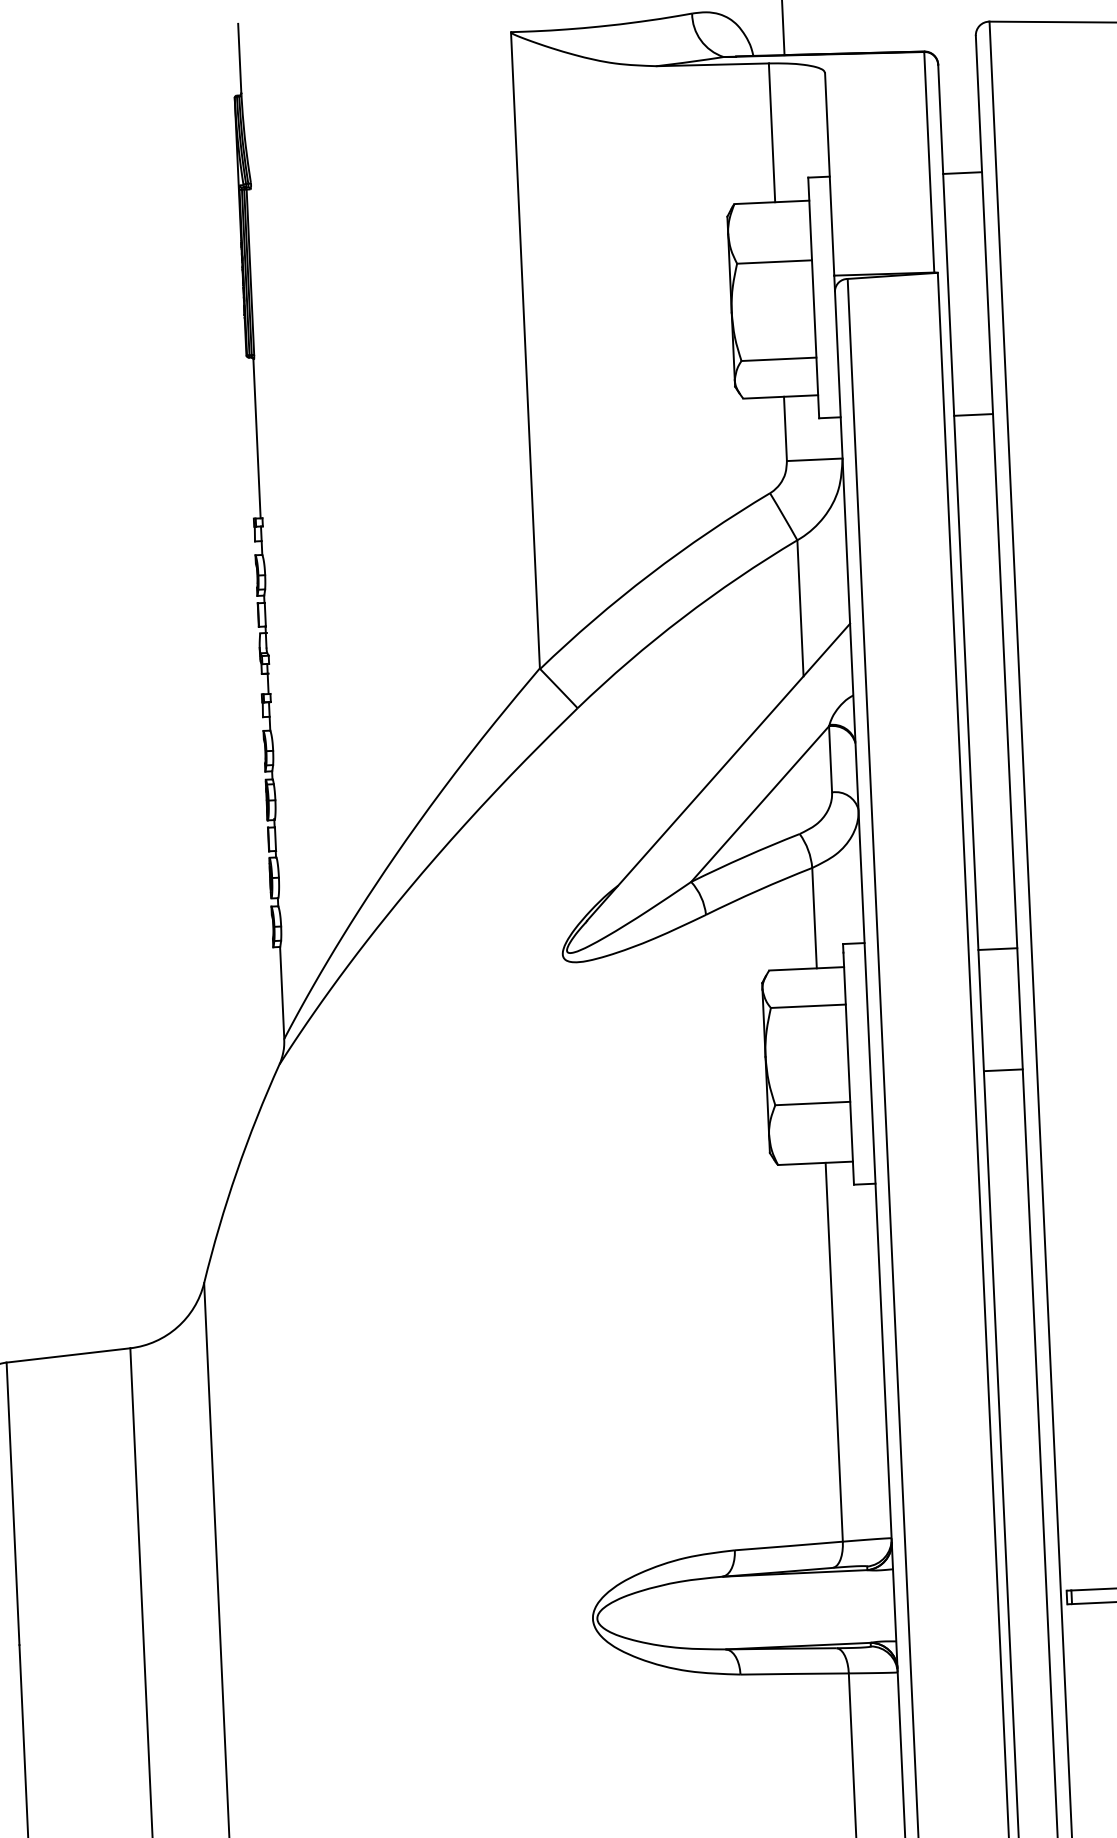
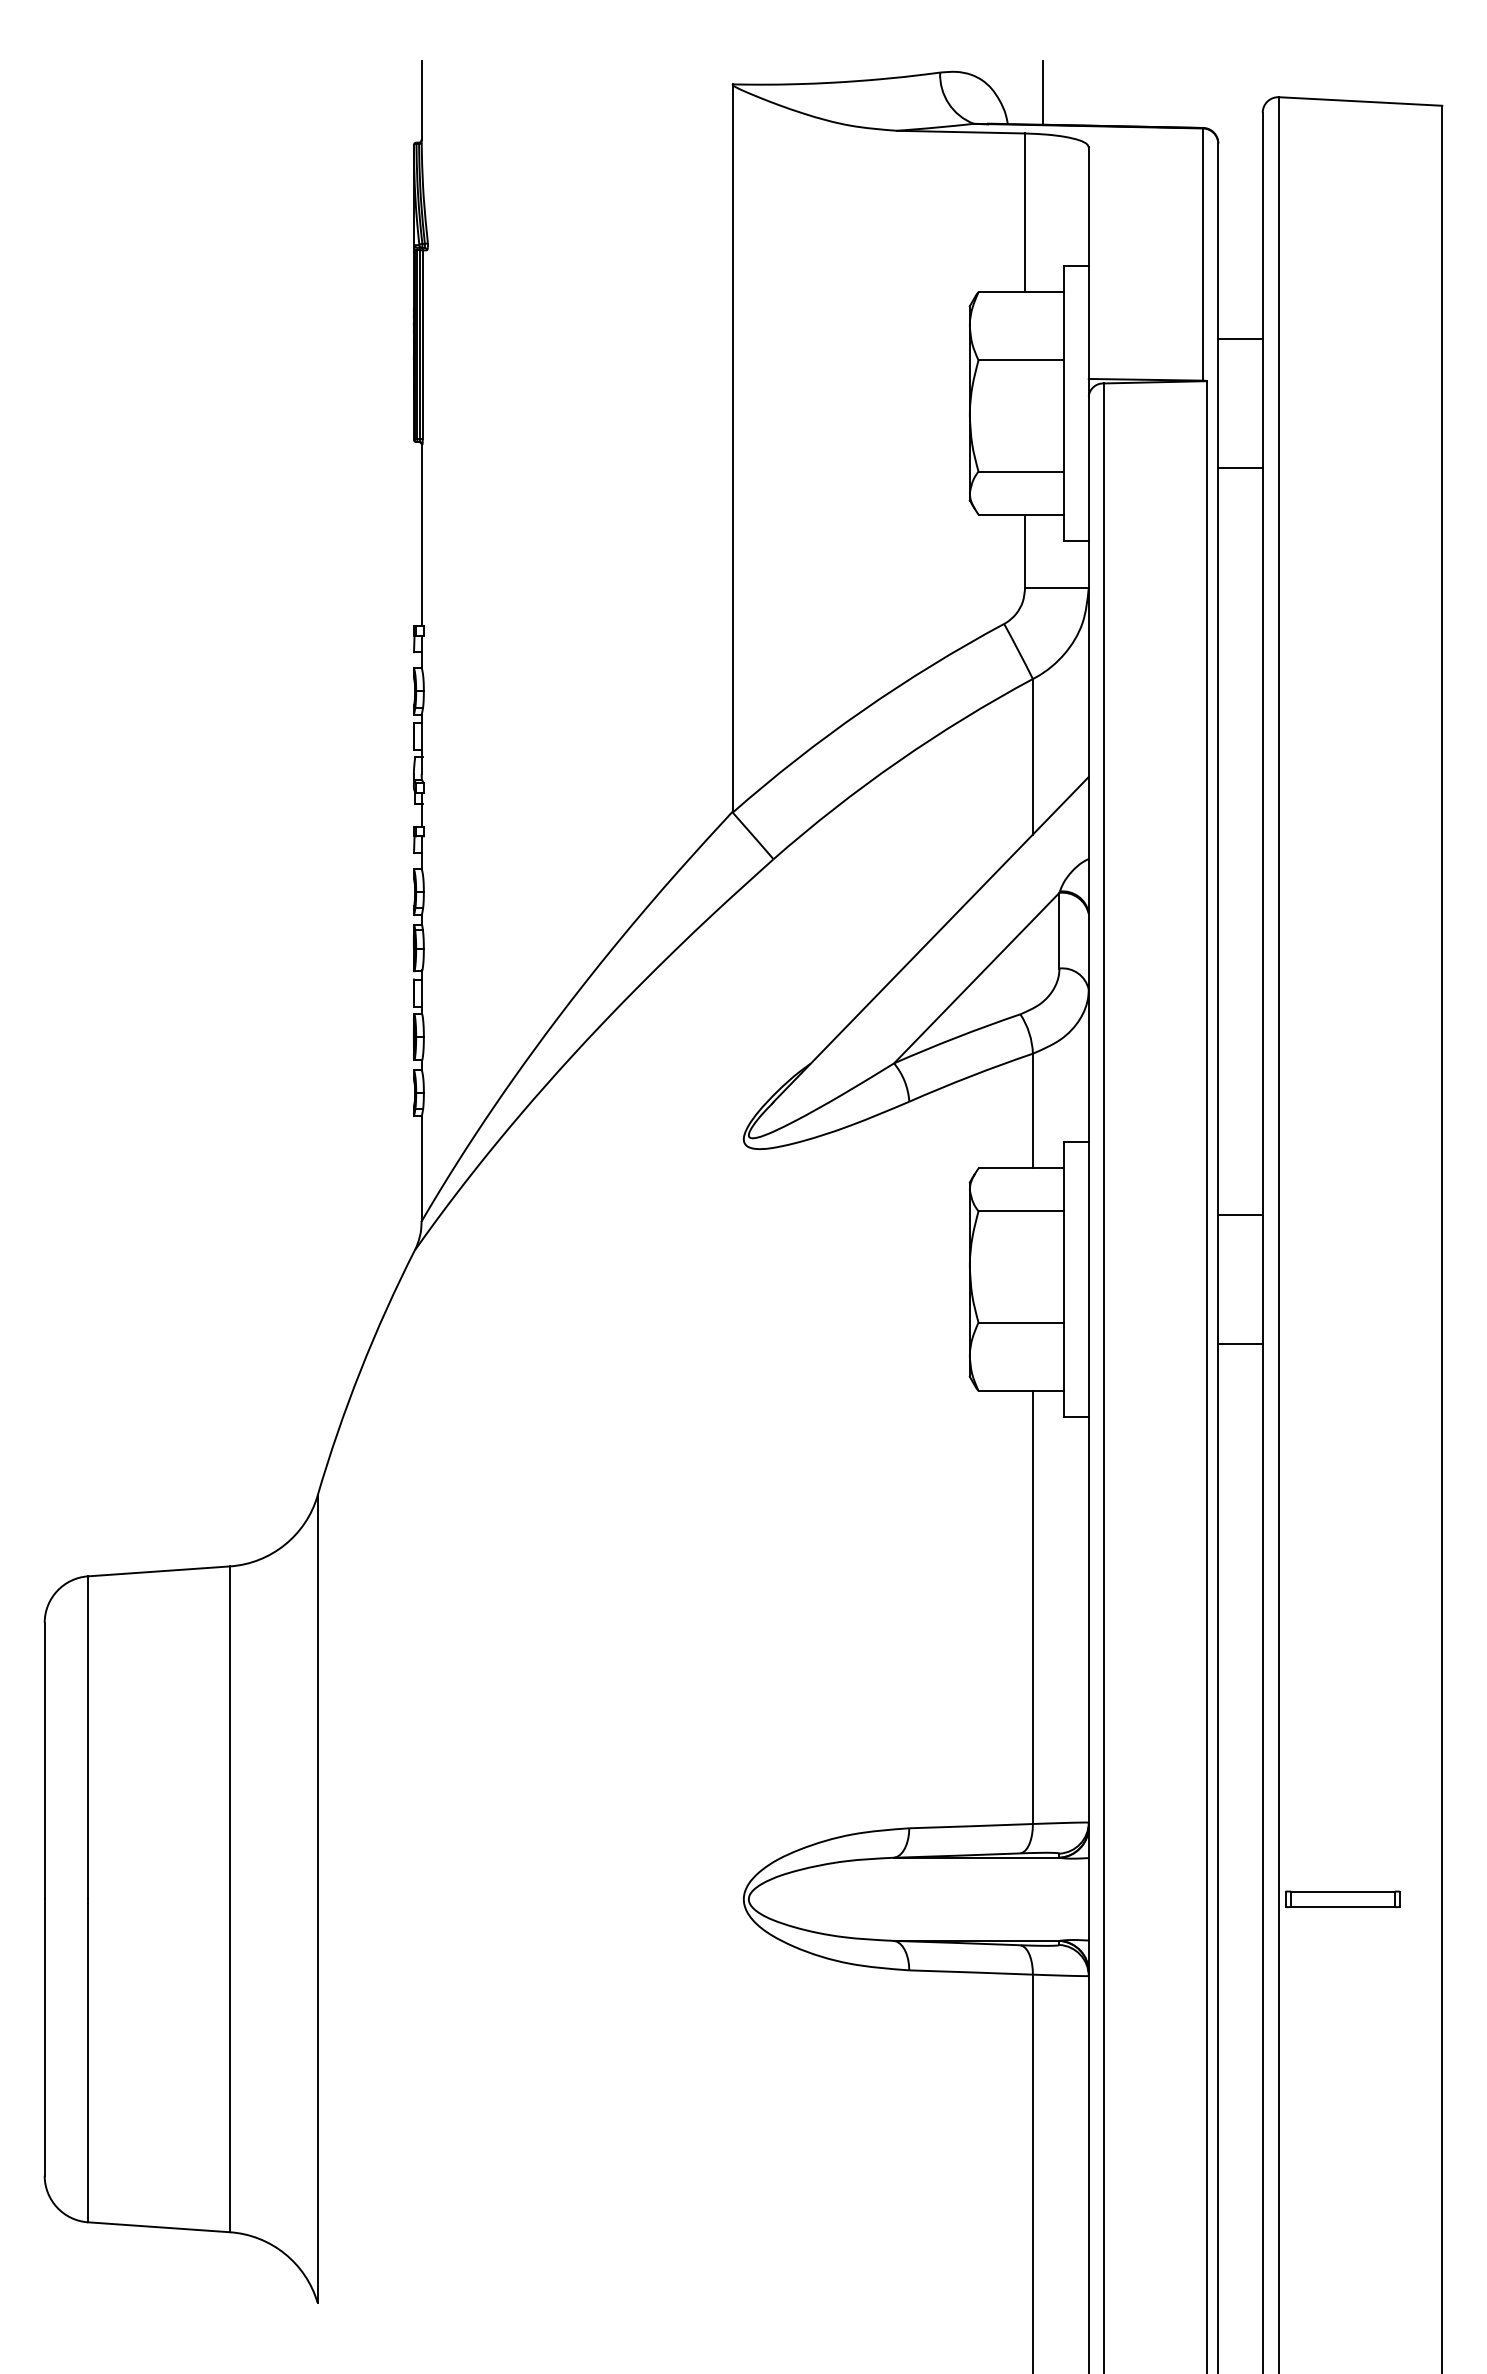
line: (962, 172) -> (1240, 338), moved
line: (973, 415) -> (1240, 468), moved
line: (997, 948) -> (1240, 1214), moved
line: (1003, 1070) -> (1240, 1344), moved

